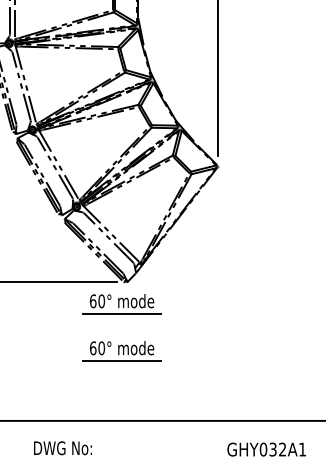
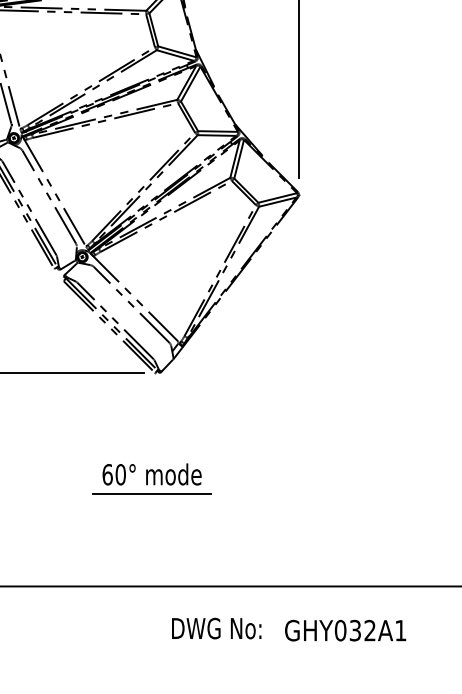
part: (121, 304) -> (151, 407), removed
text: (62, 448) -> (215, 628), moved
text: (266, 449) -> (345, 630), moved

